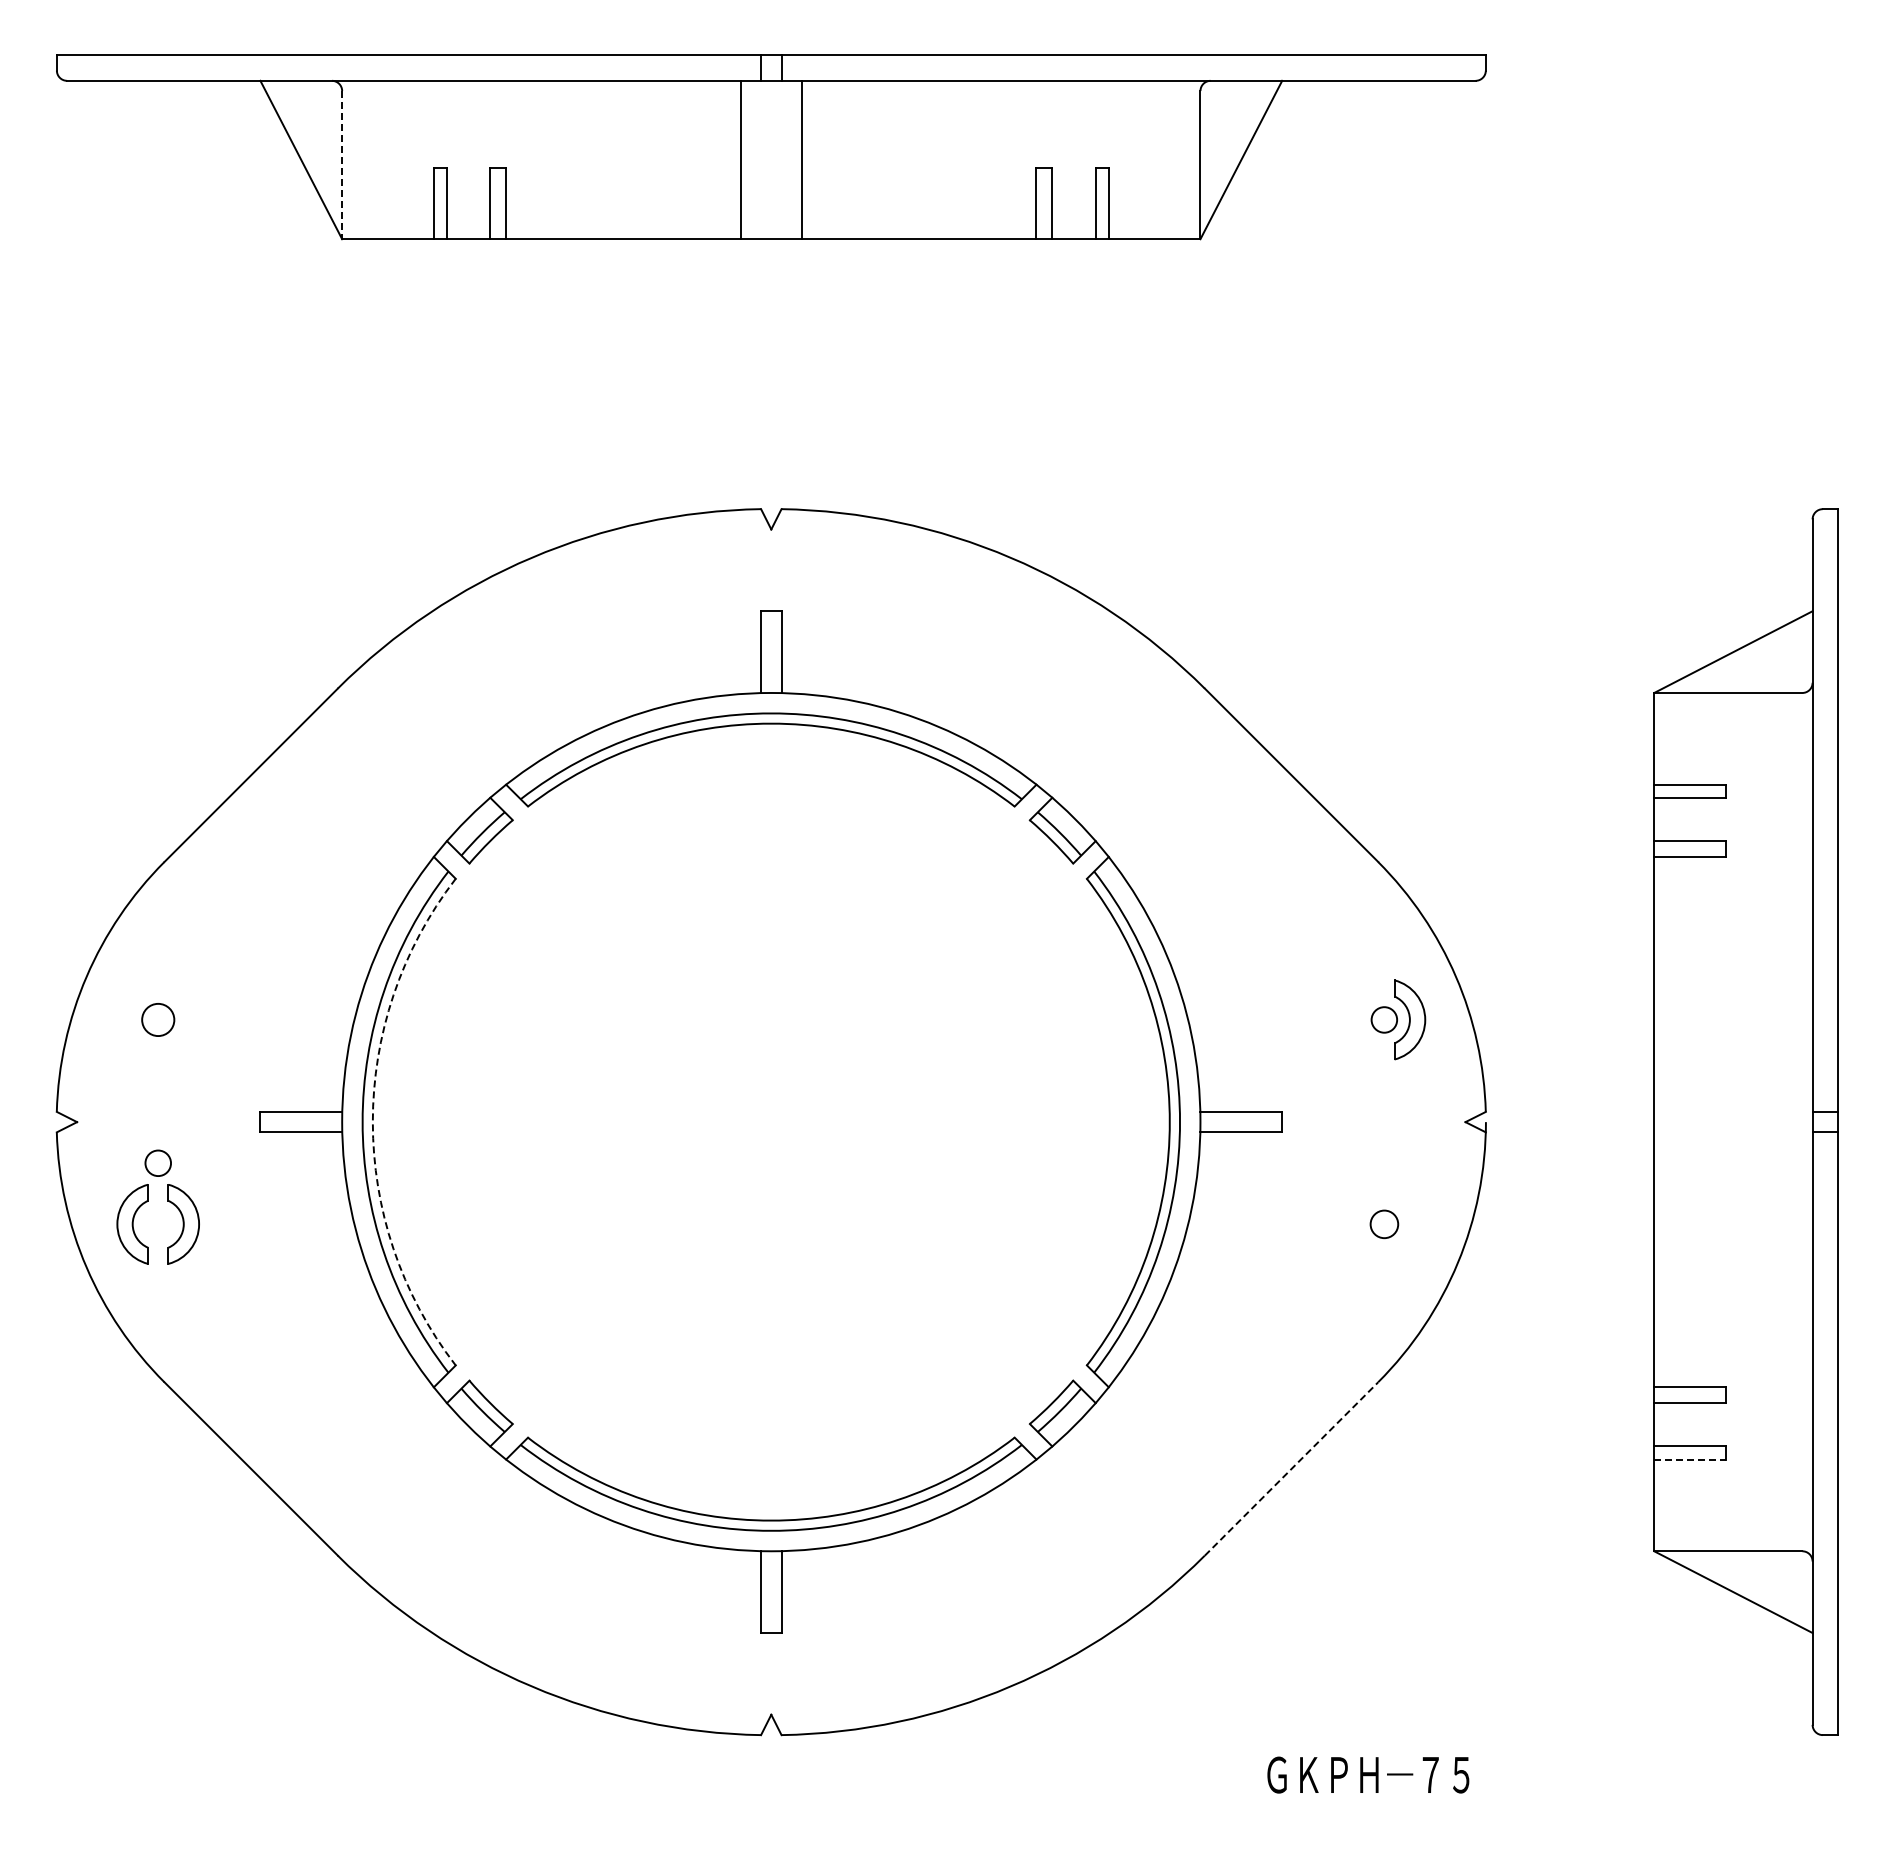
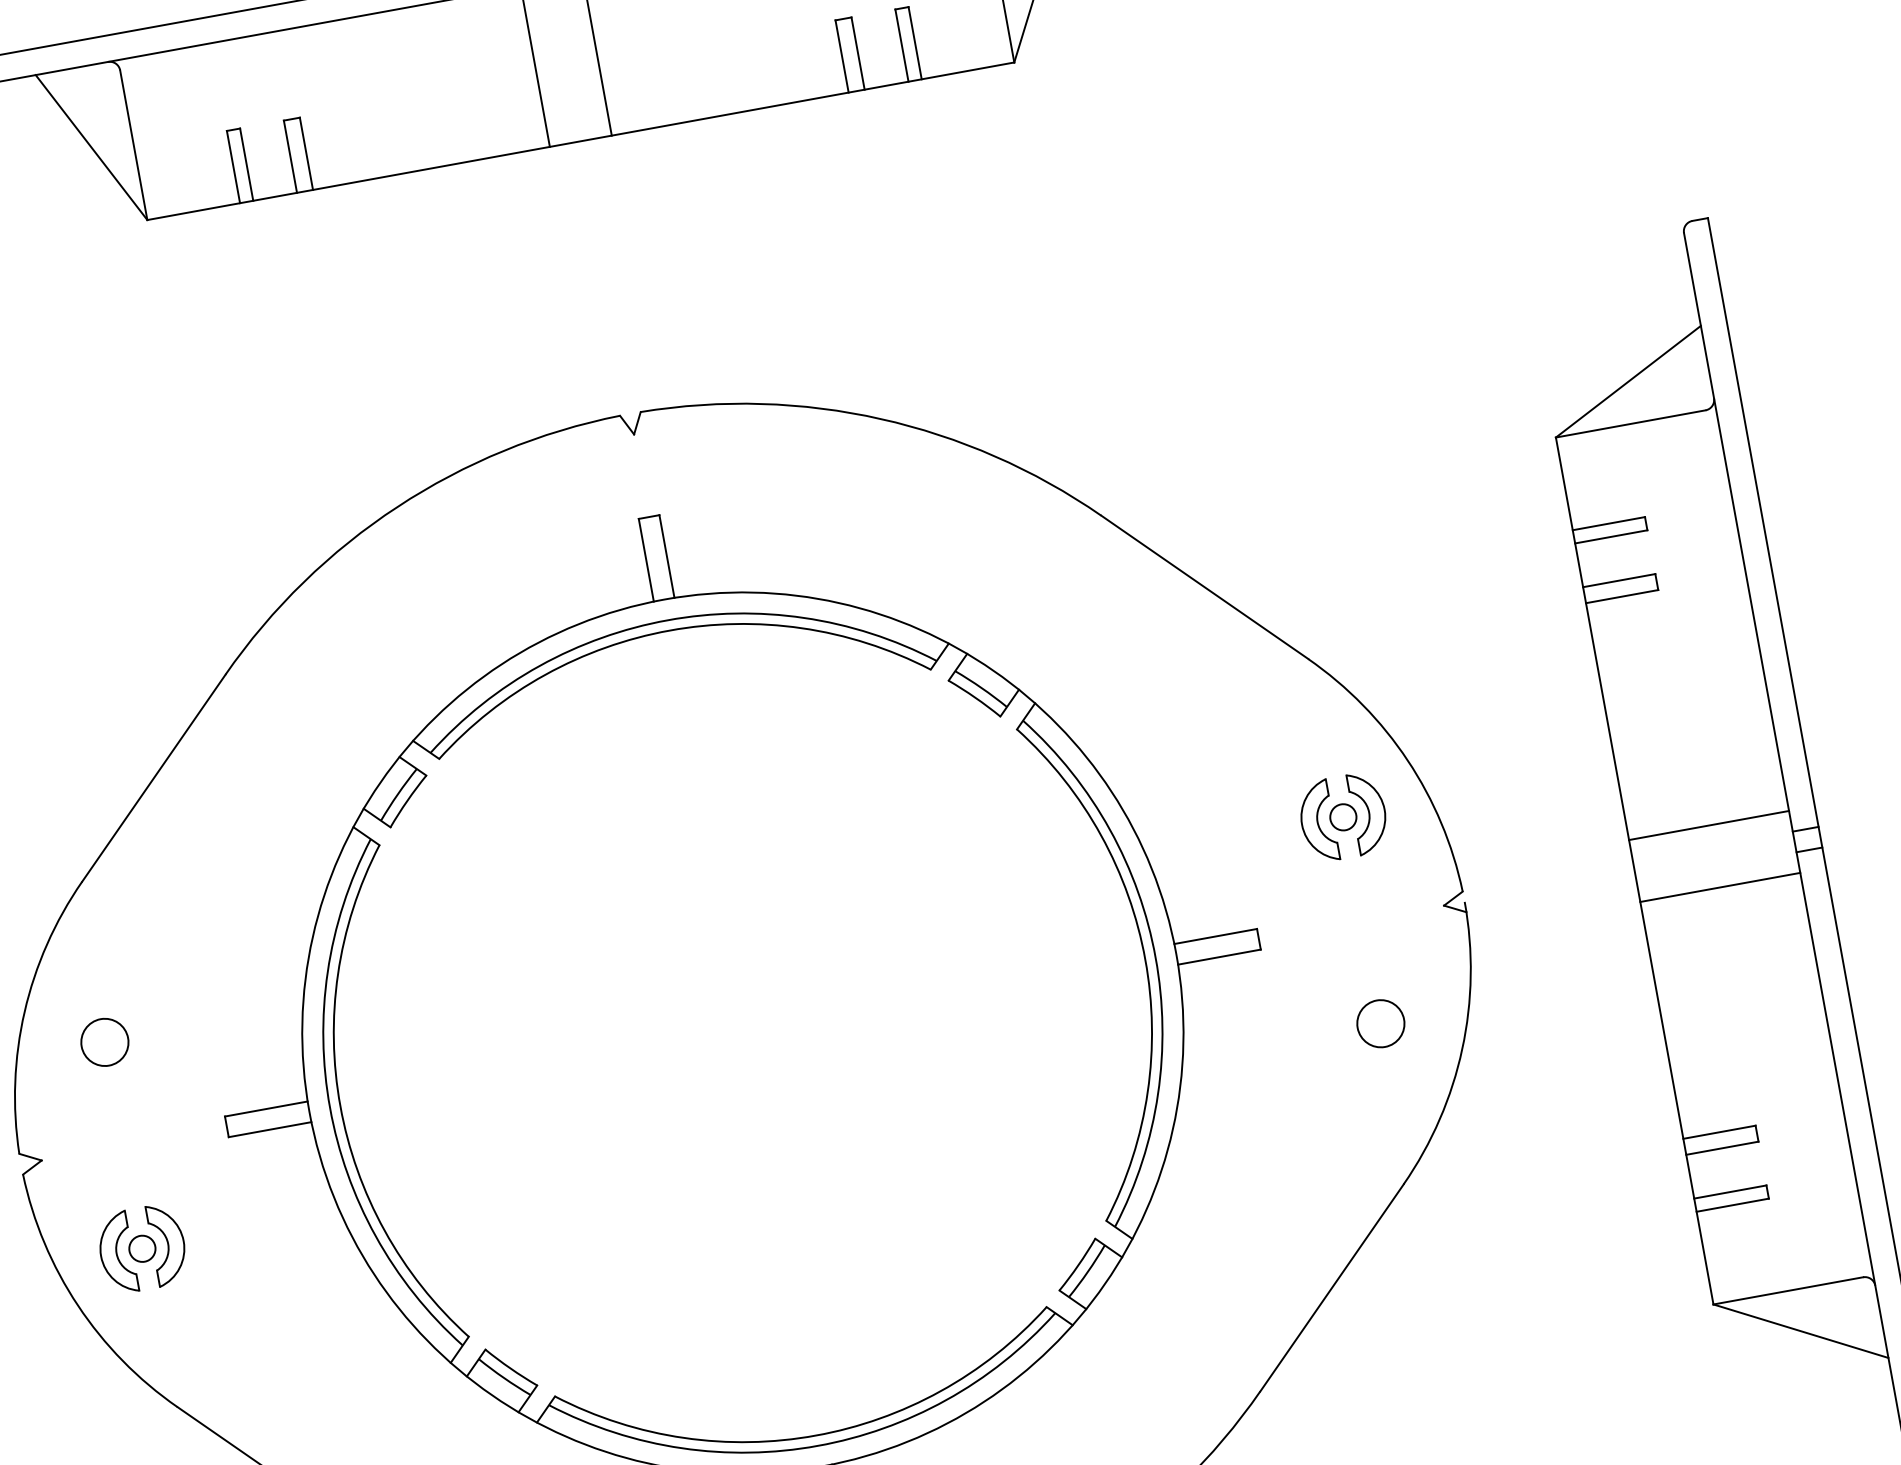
line: (342, 165) -> (134, 145), dashed -> solid
circle: (158, 1019) -> (105, 1041), size x1.43
part: (1358, 1019) -> (1317, 821), added
line: (1733, 1091) -> (1709, 825), added
arc: (372, 1122) -> (340, 1106), dashed -> solid
line: (1733, 1152) -> (1720, 887), added
circle: (157, 1162) -> (141, 1248), moved
circle: (1384, 1224) -> (1381, 1023), size x1.67
line: (1690, 1459) -> (1733, 1205), dashed -> solid
line: (1291, 1468) -> (1331, 1287), dashed -> solid

